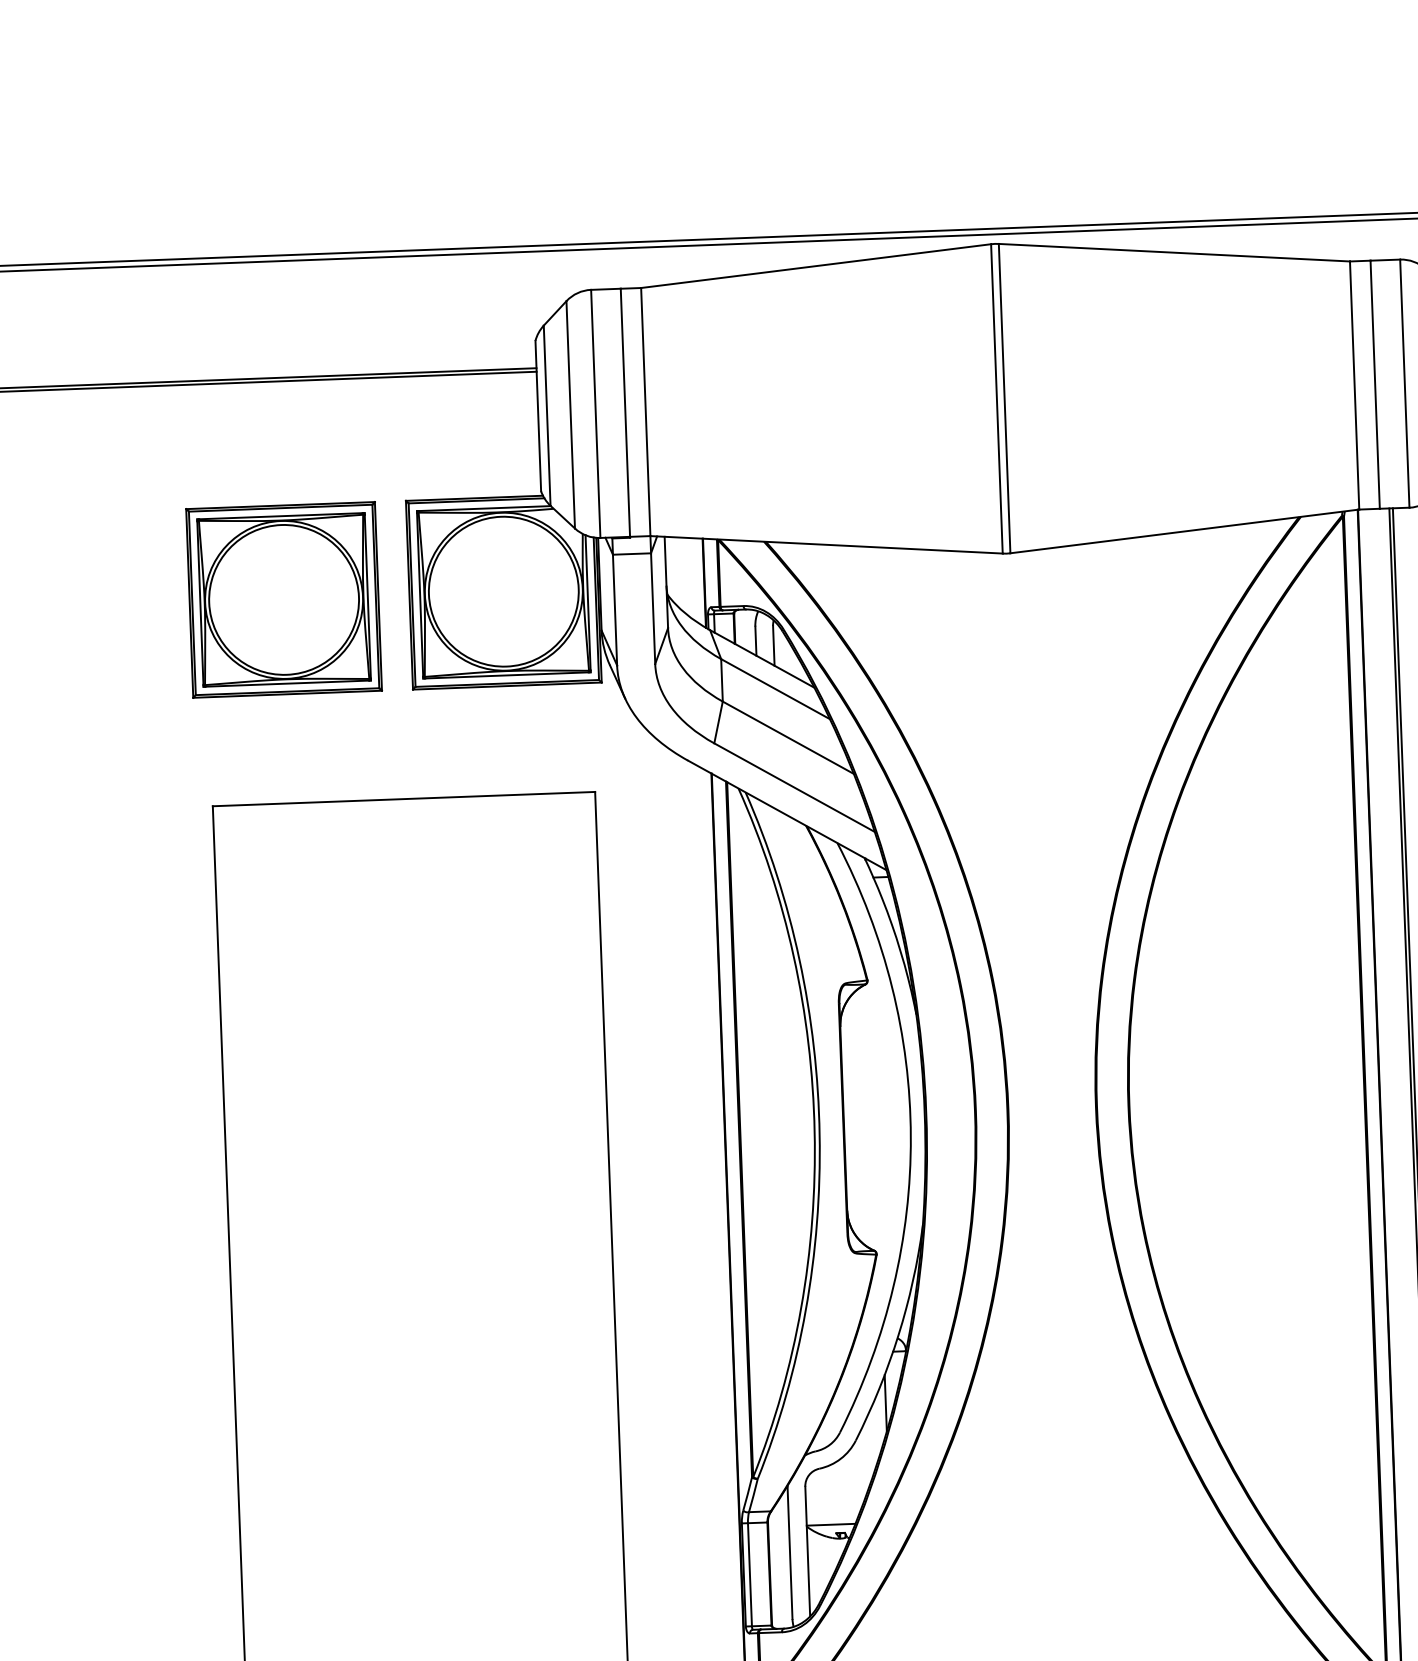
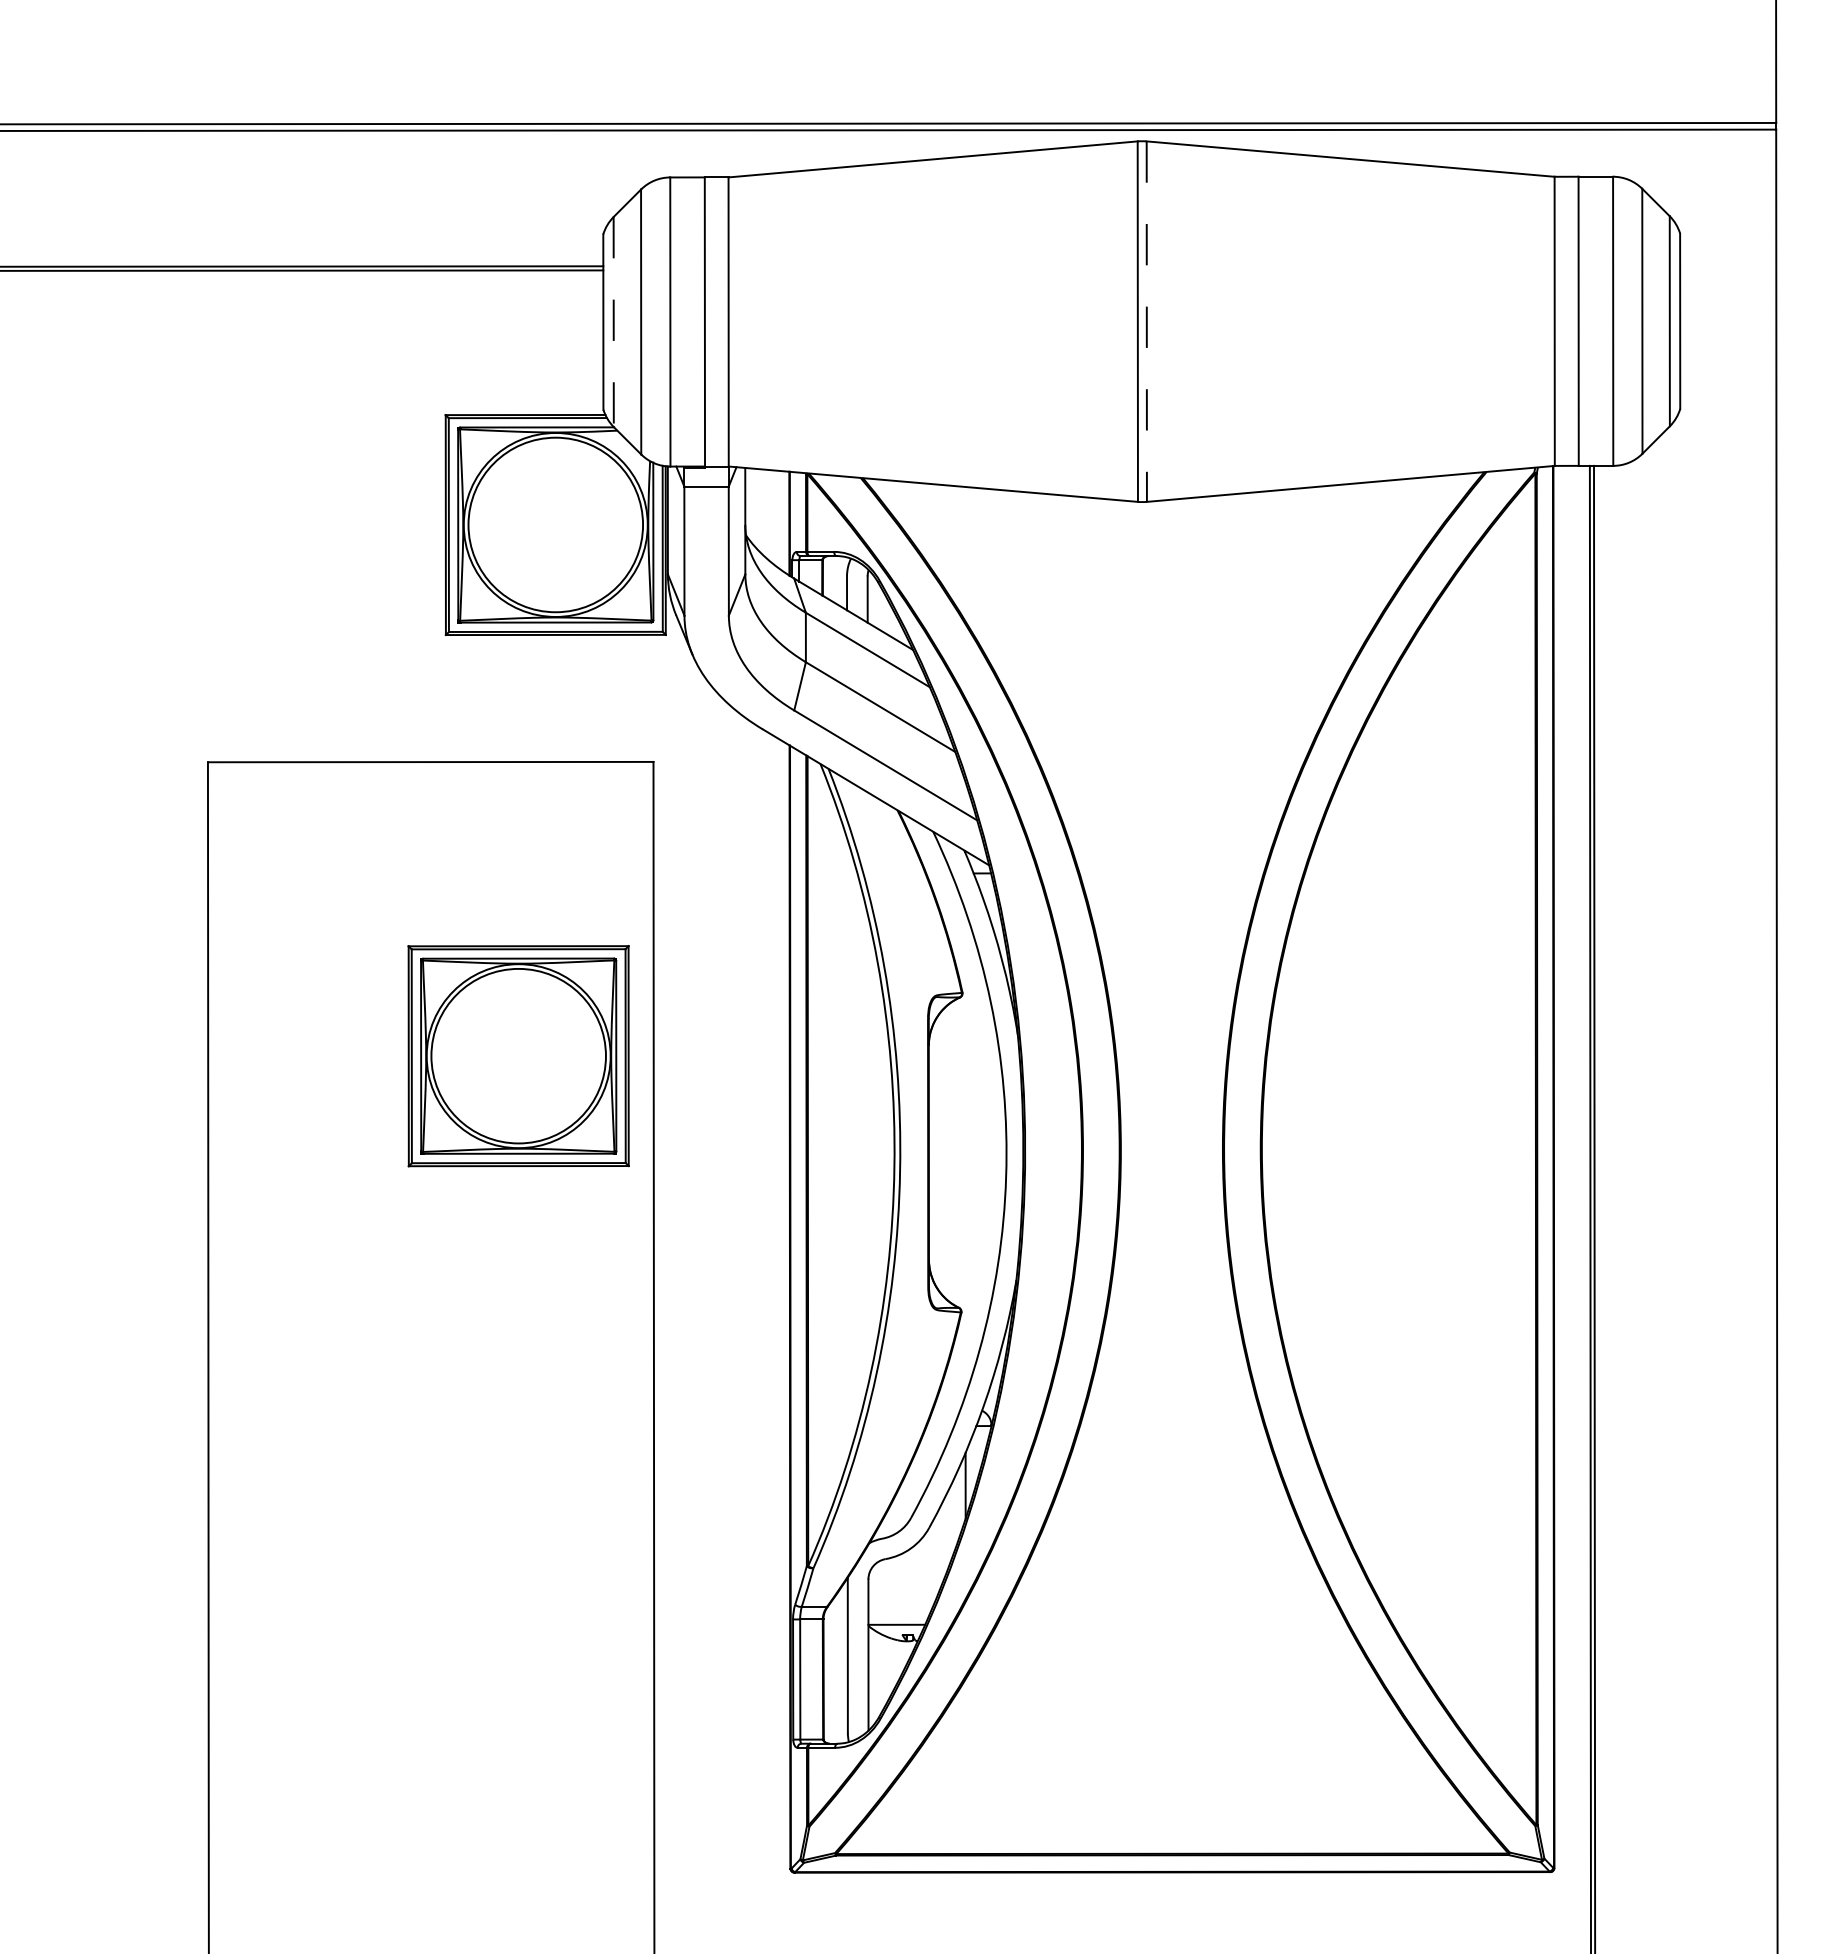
line: (1004, 399) -> (1146, 322), solid -> dashed
line: (546, 416) -> (613, 322), solid -> dashed
part: (283, 600) -> (518, 1056), moved

